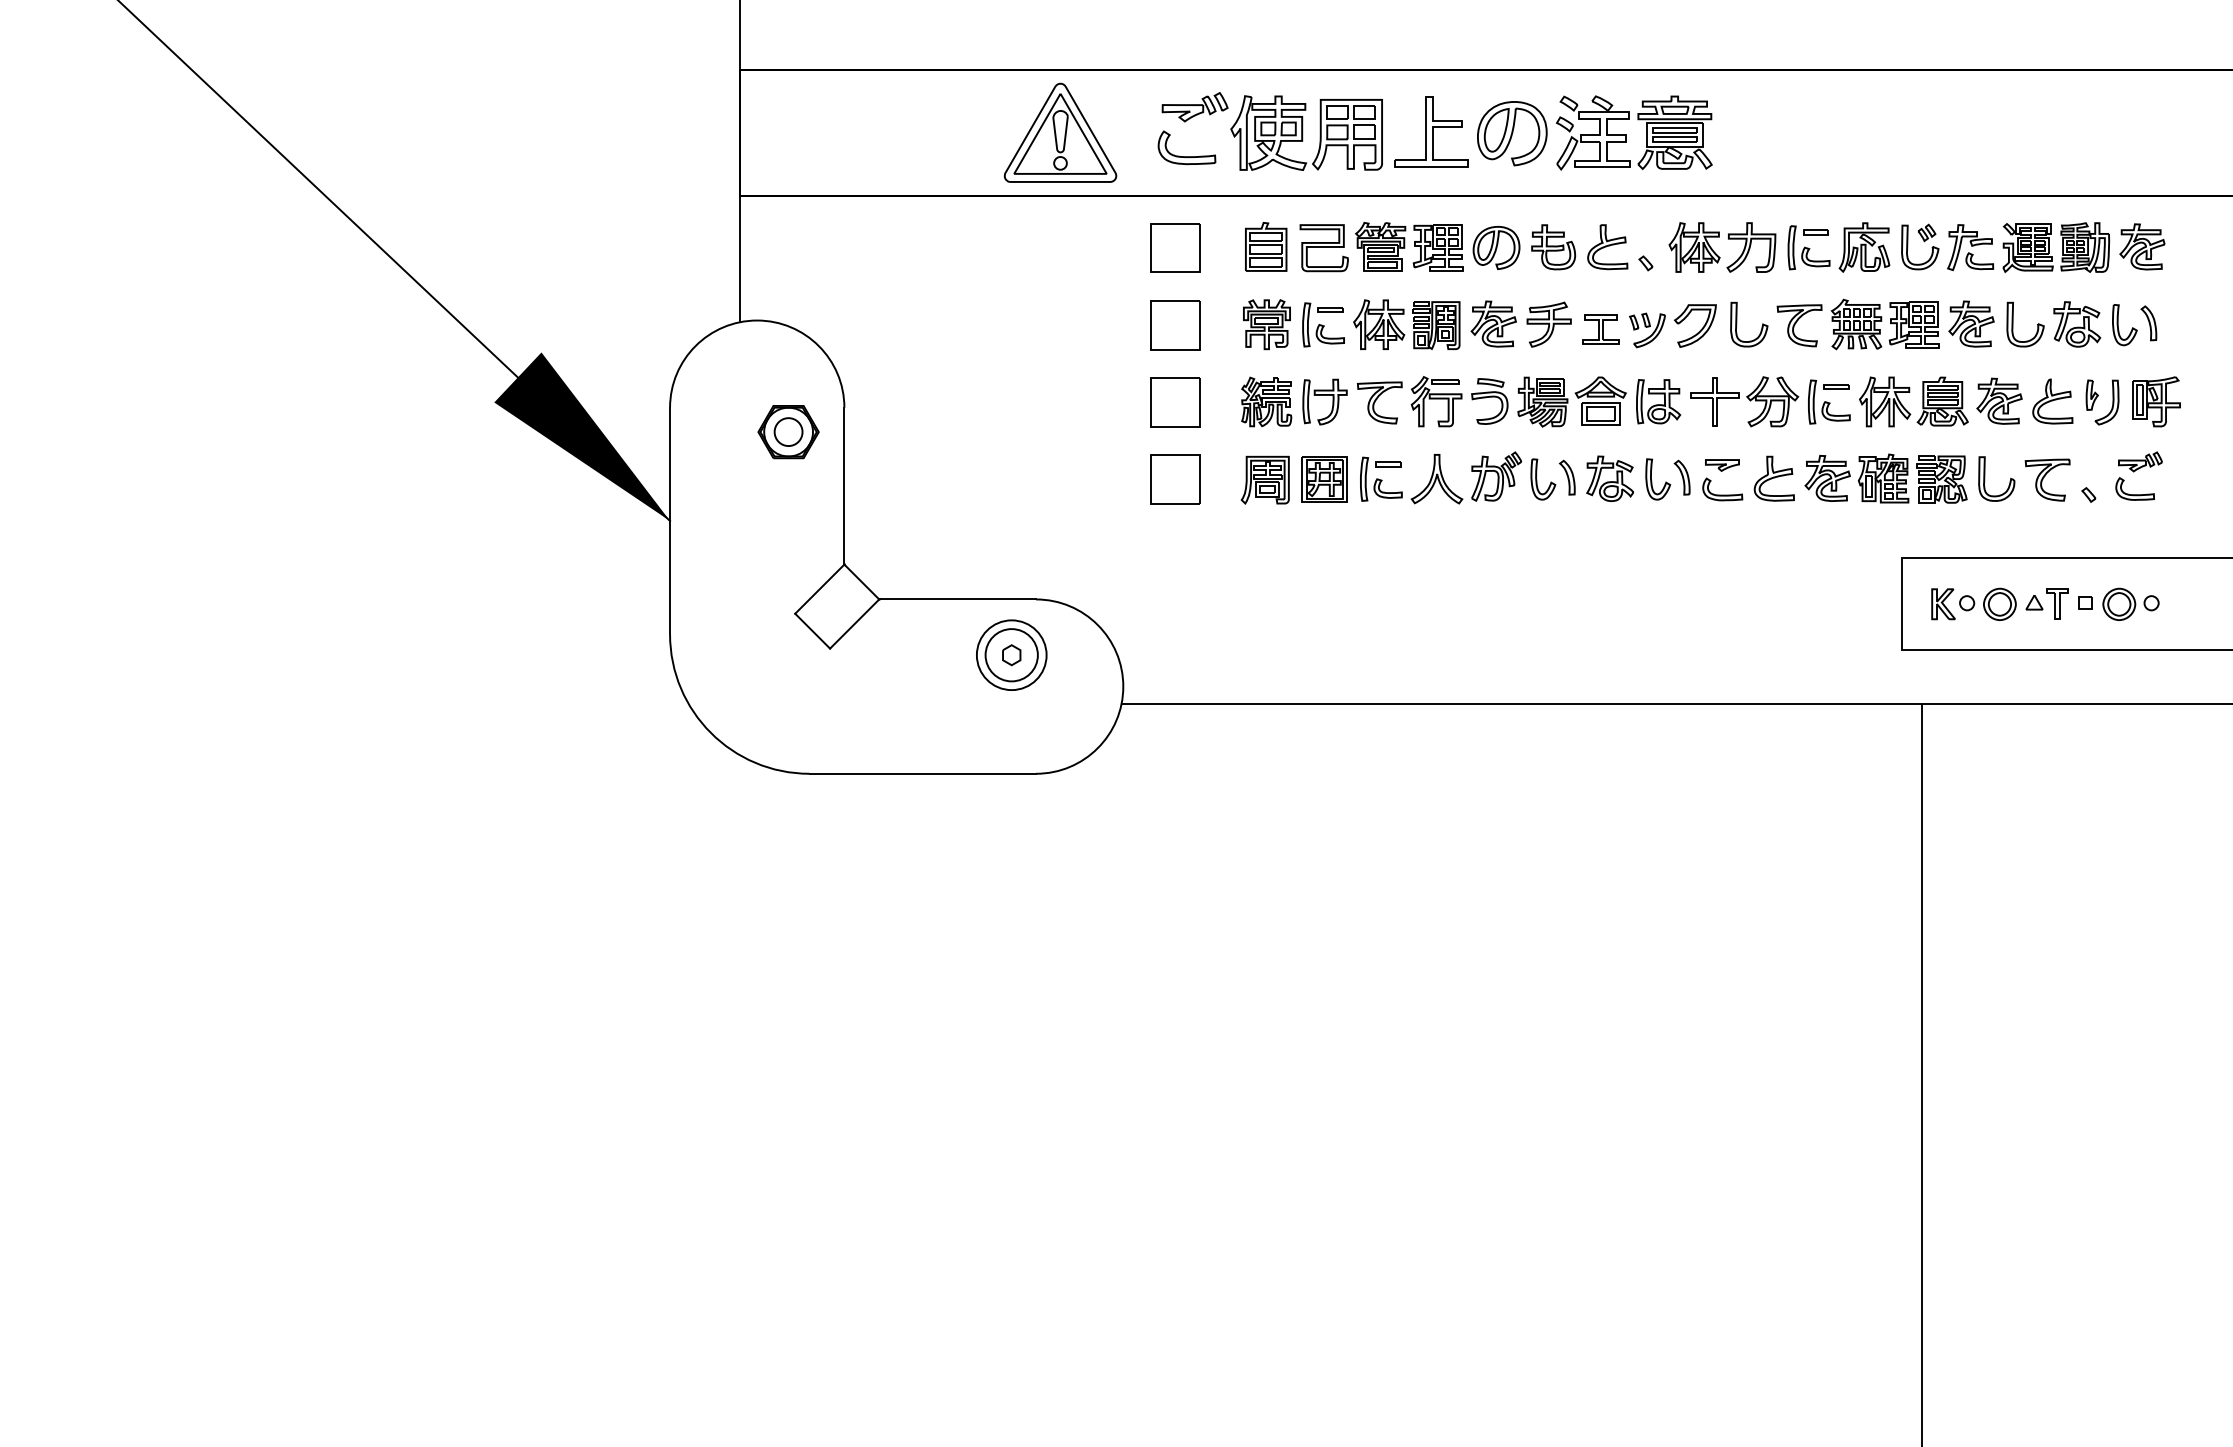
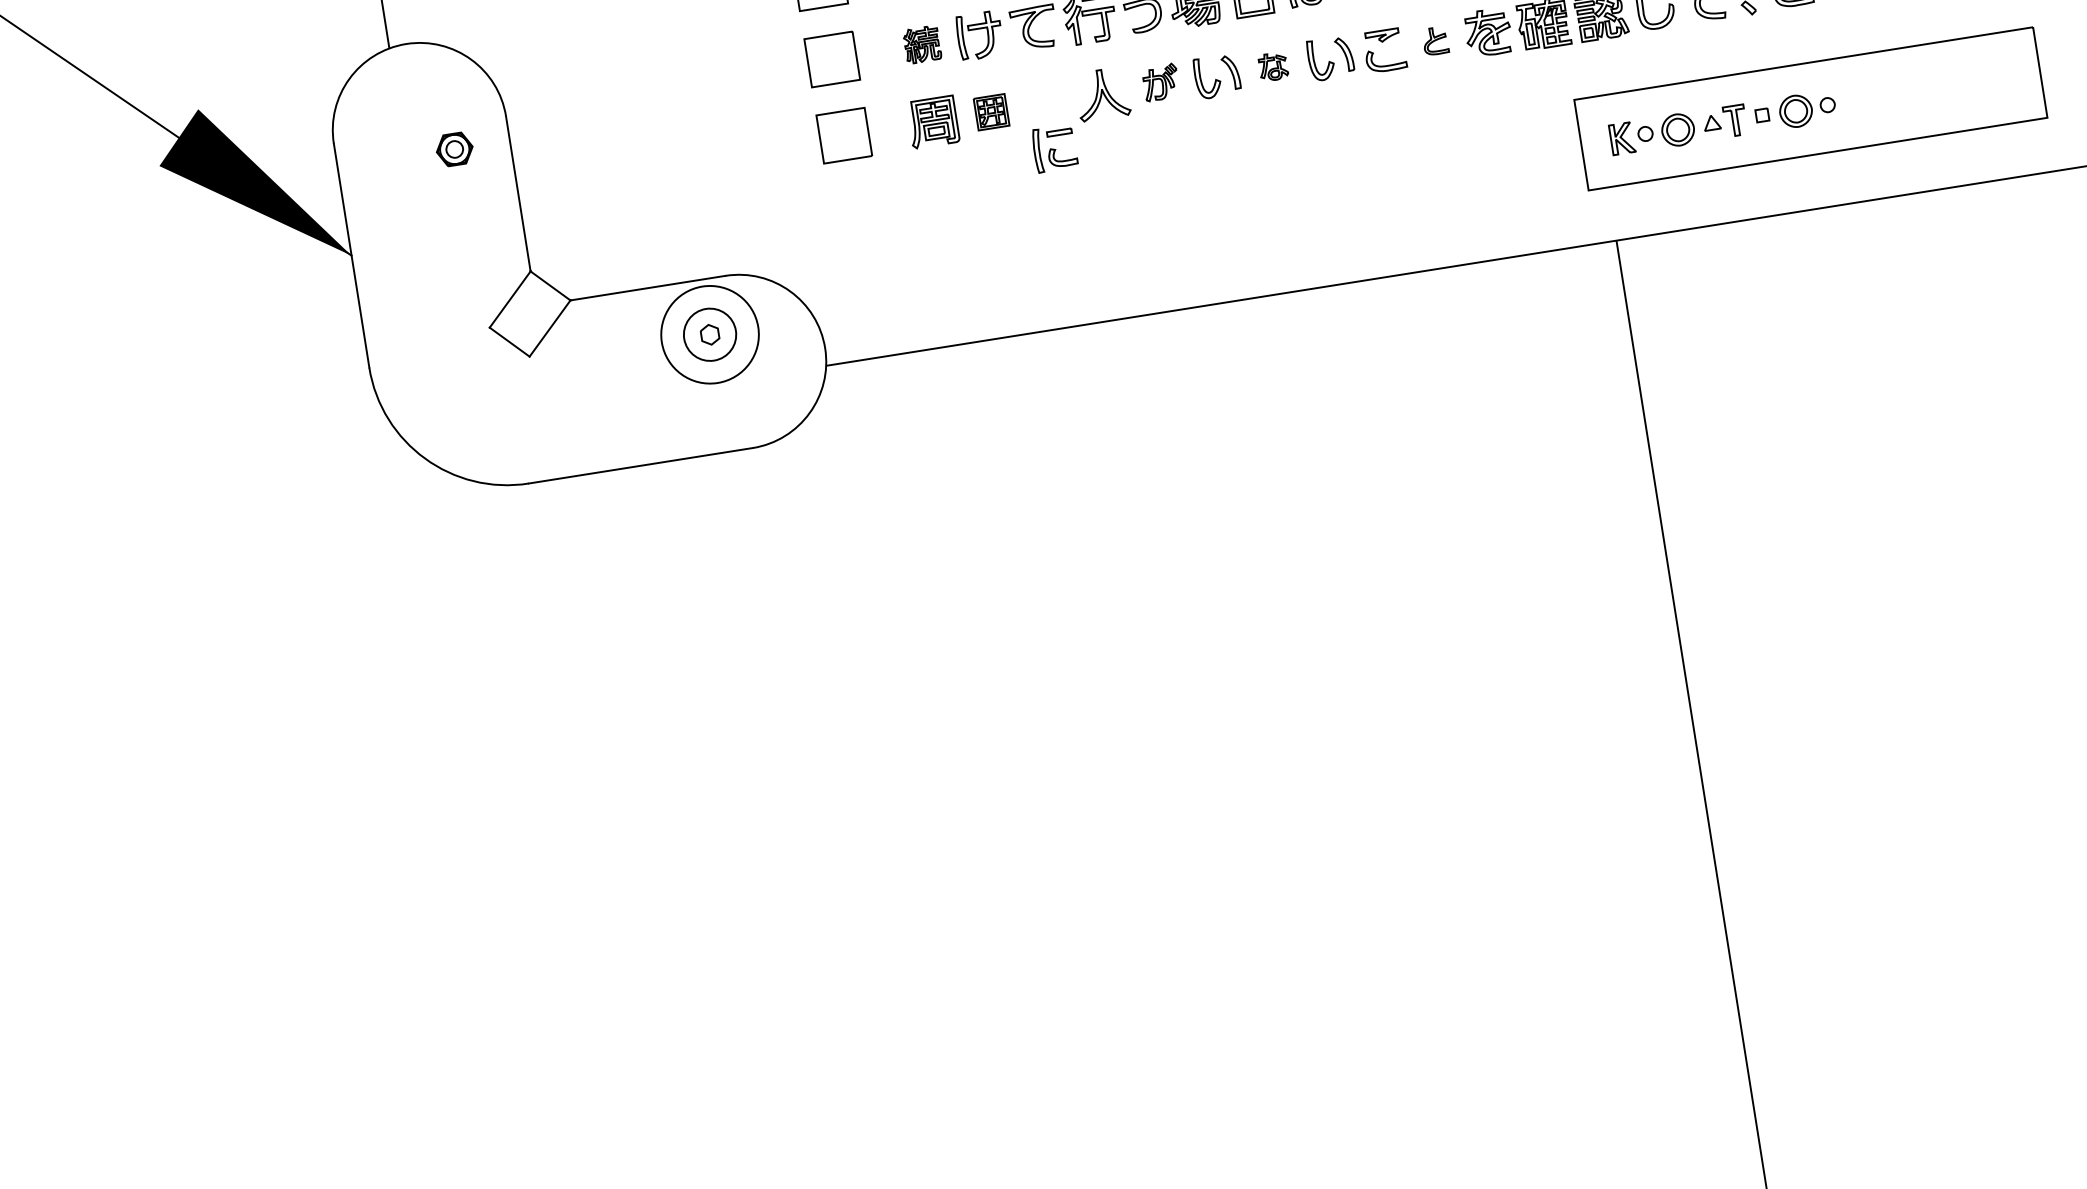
part: (1266, 401) -> (922, 44), size x0.7
part: (788, 432) -> (454, 149), size x0.6
part: (1496, 476) -> (1160, 82), size x0.7
part: (1381, 478) -> (1054, 147), moved
part: (1609, 478) -> (1272, 66), size x0.6
part: (1773, 478) -> (1434, 41), size x0.6
part: (1324, 479) -> (991, 112), size x0.7
circle: (1011, 655) -> (709, 335), size x1.4

